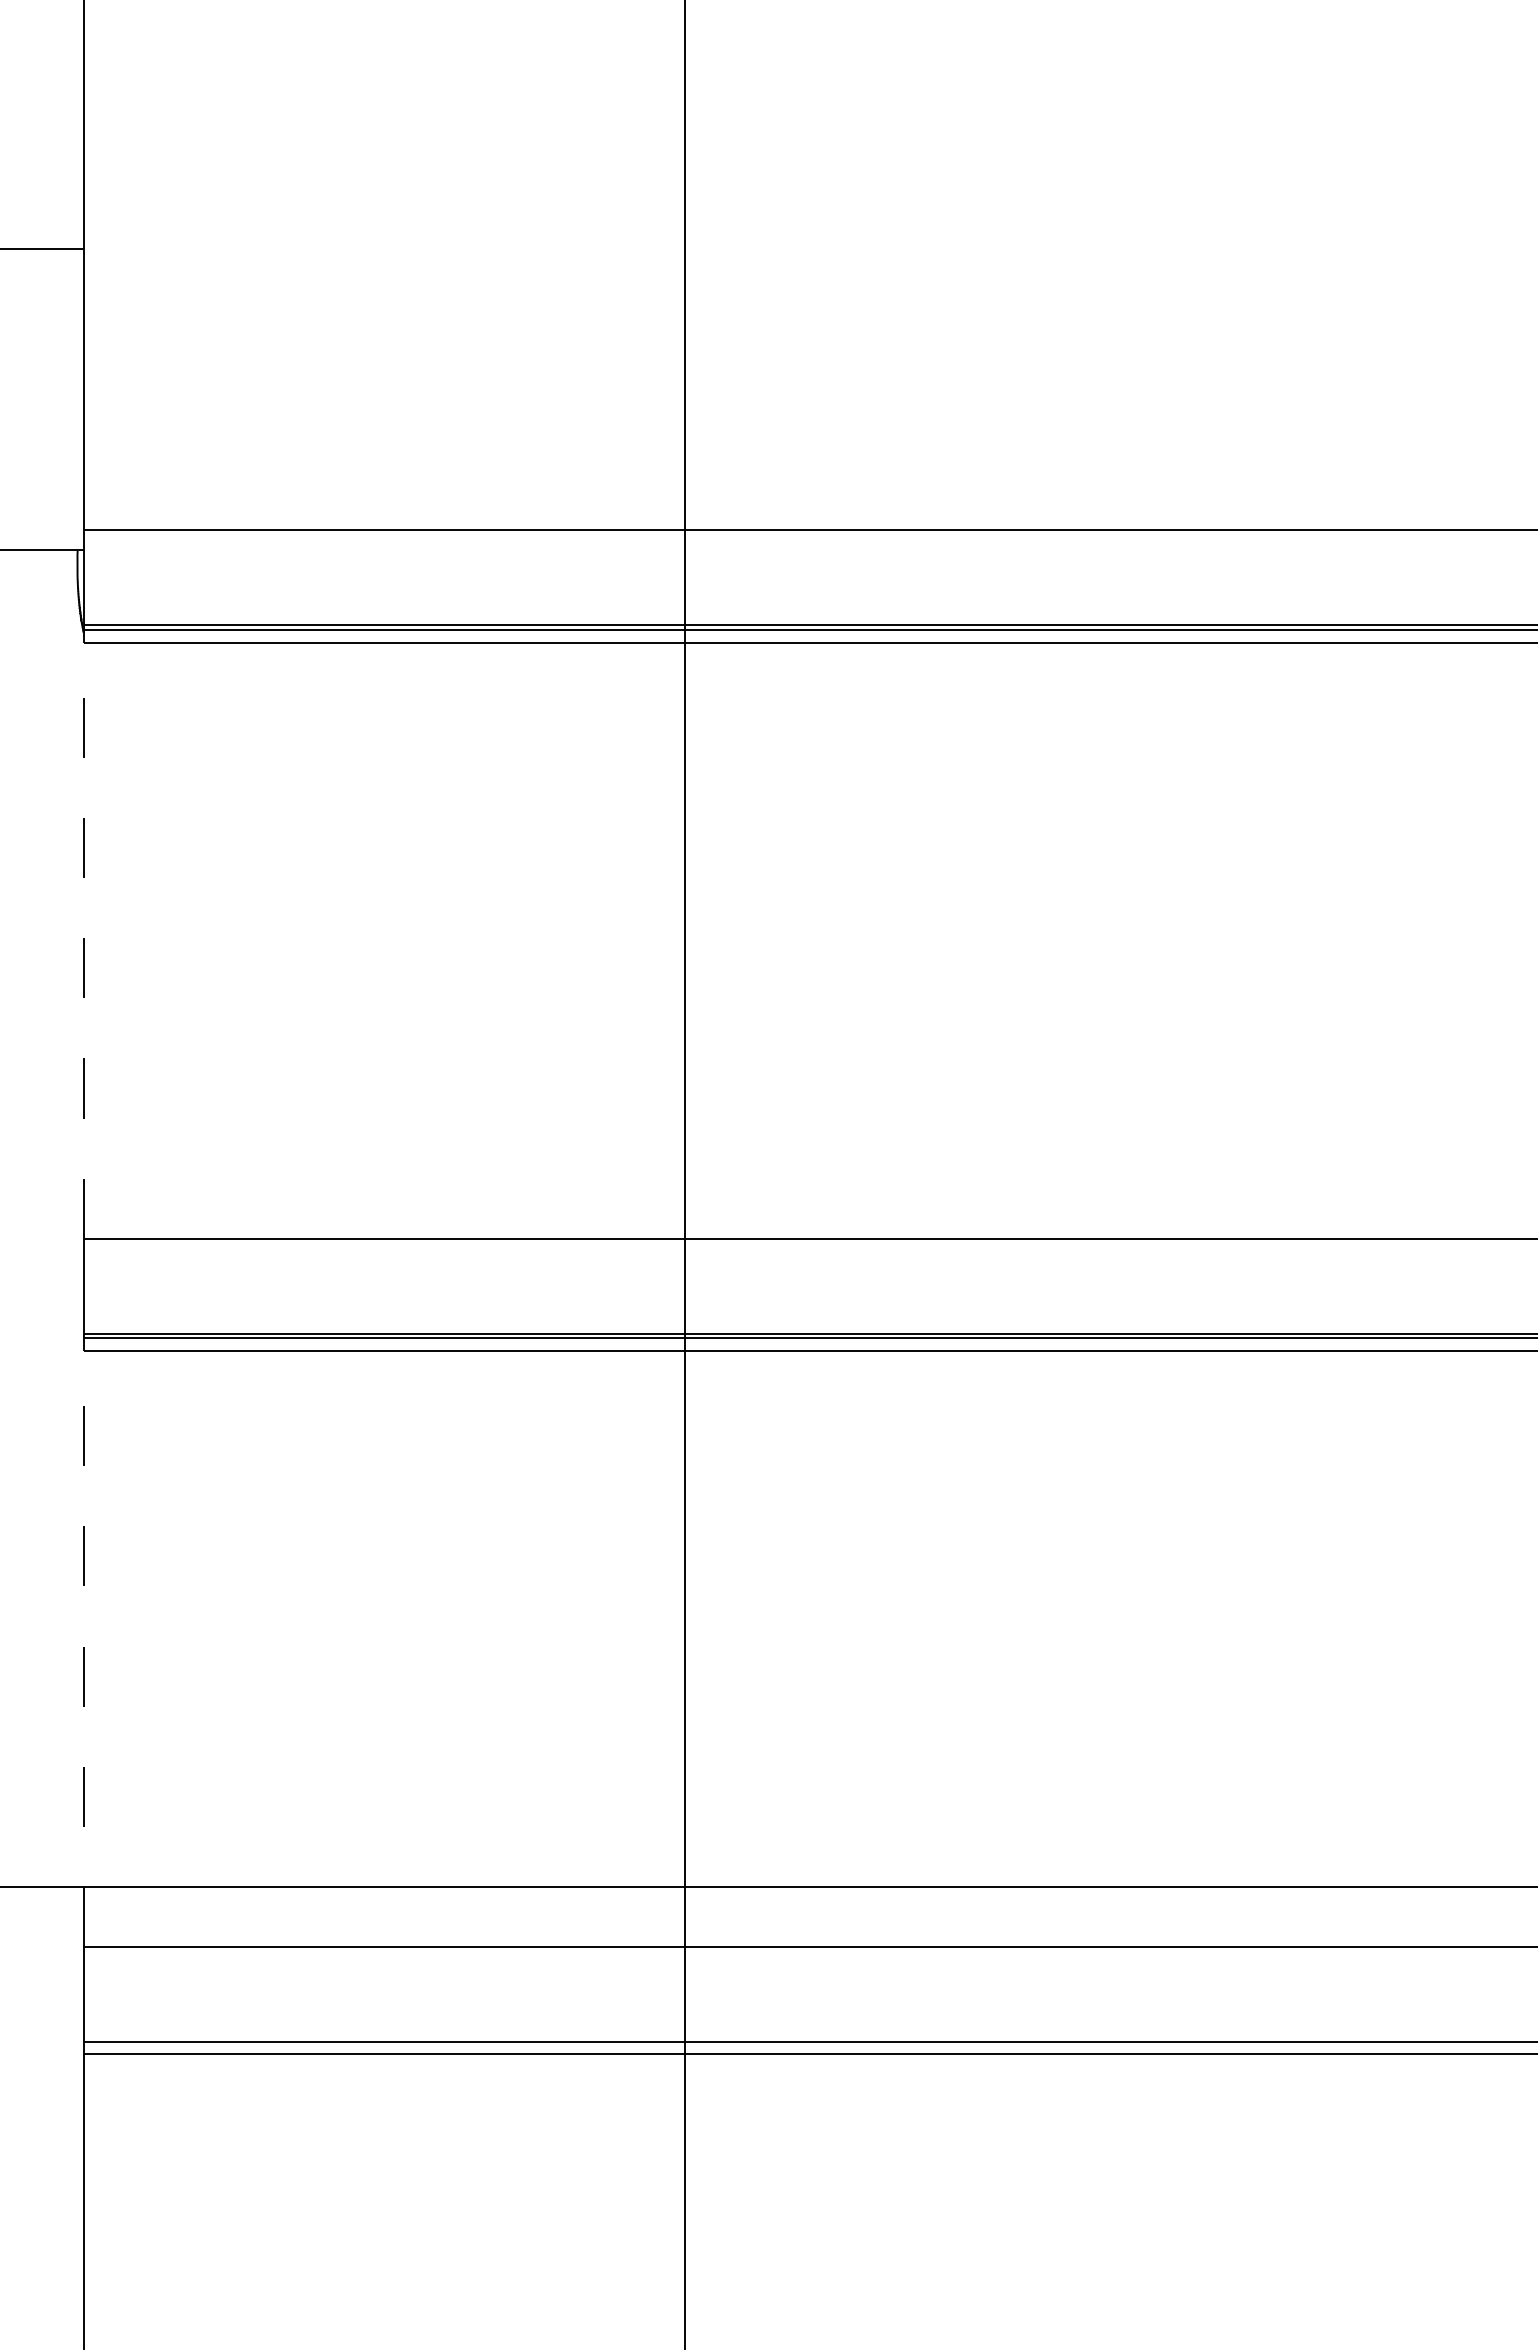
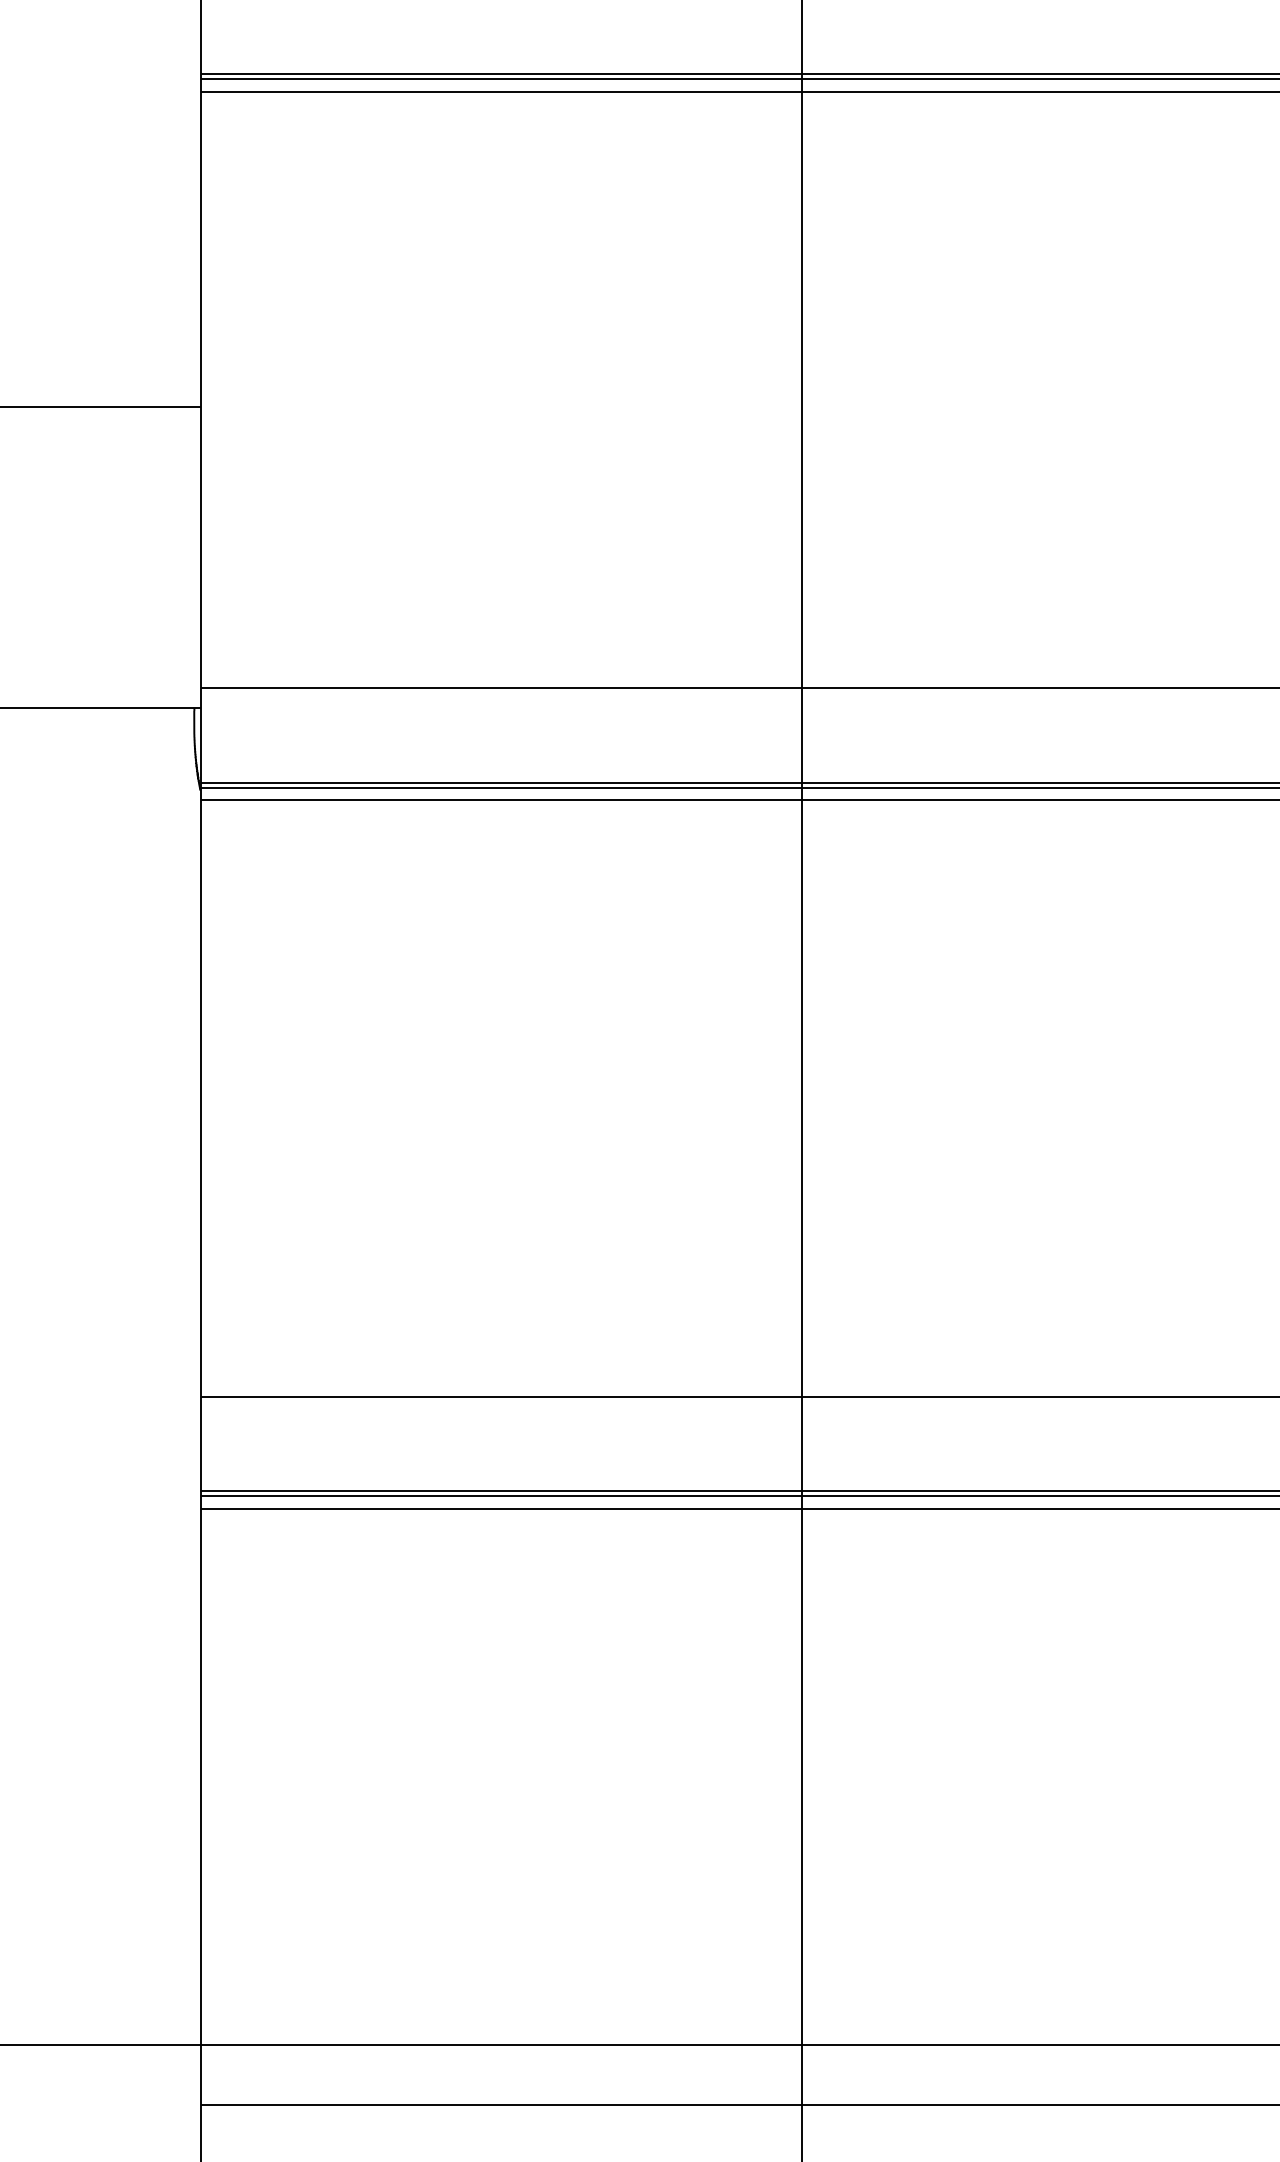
line: (83, 940) -> (200, 1098), dashed -> solid
line: (83, 1648) -> (200, 1806), dashed -> solid

